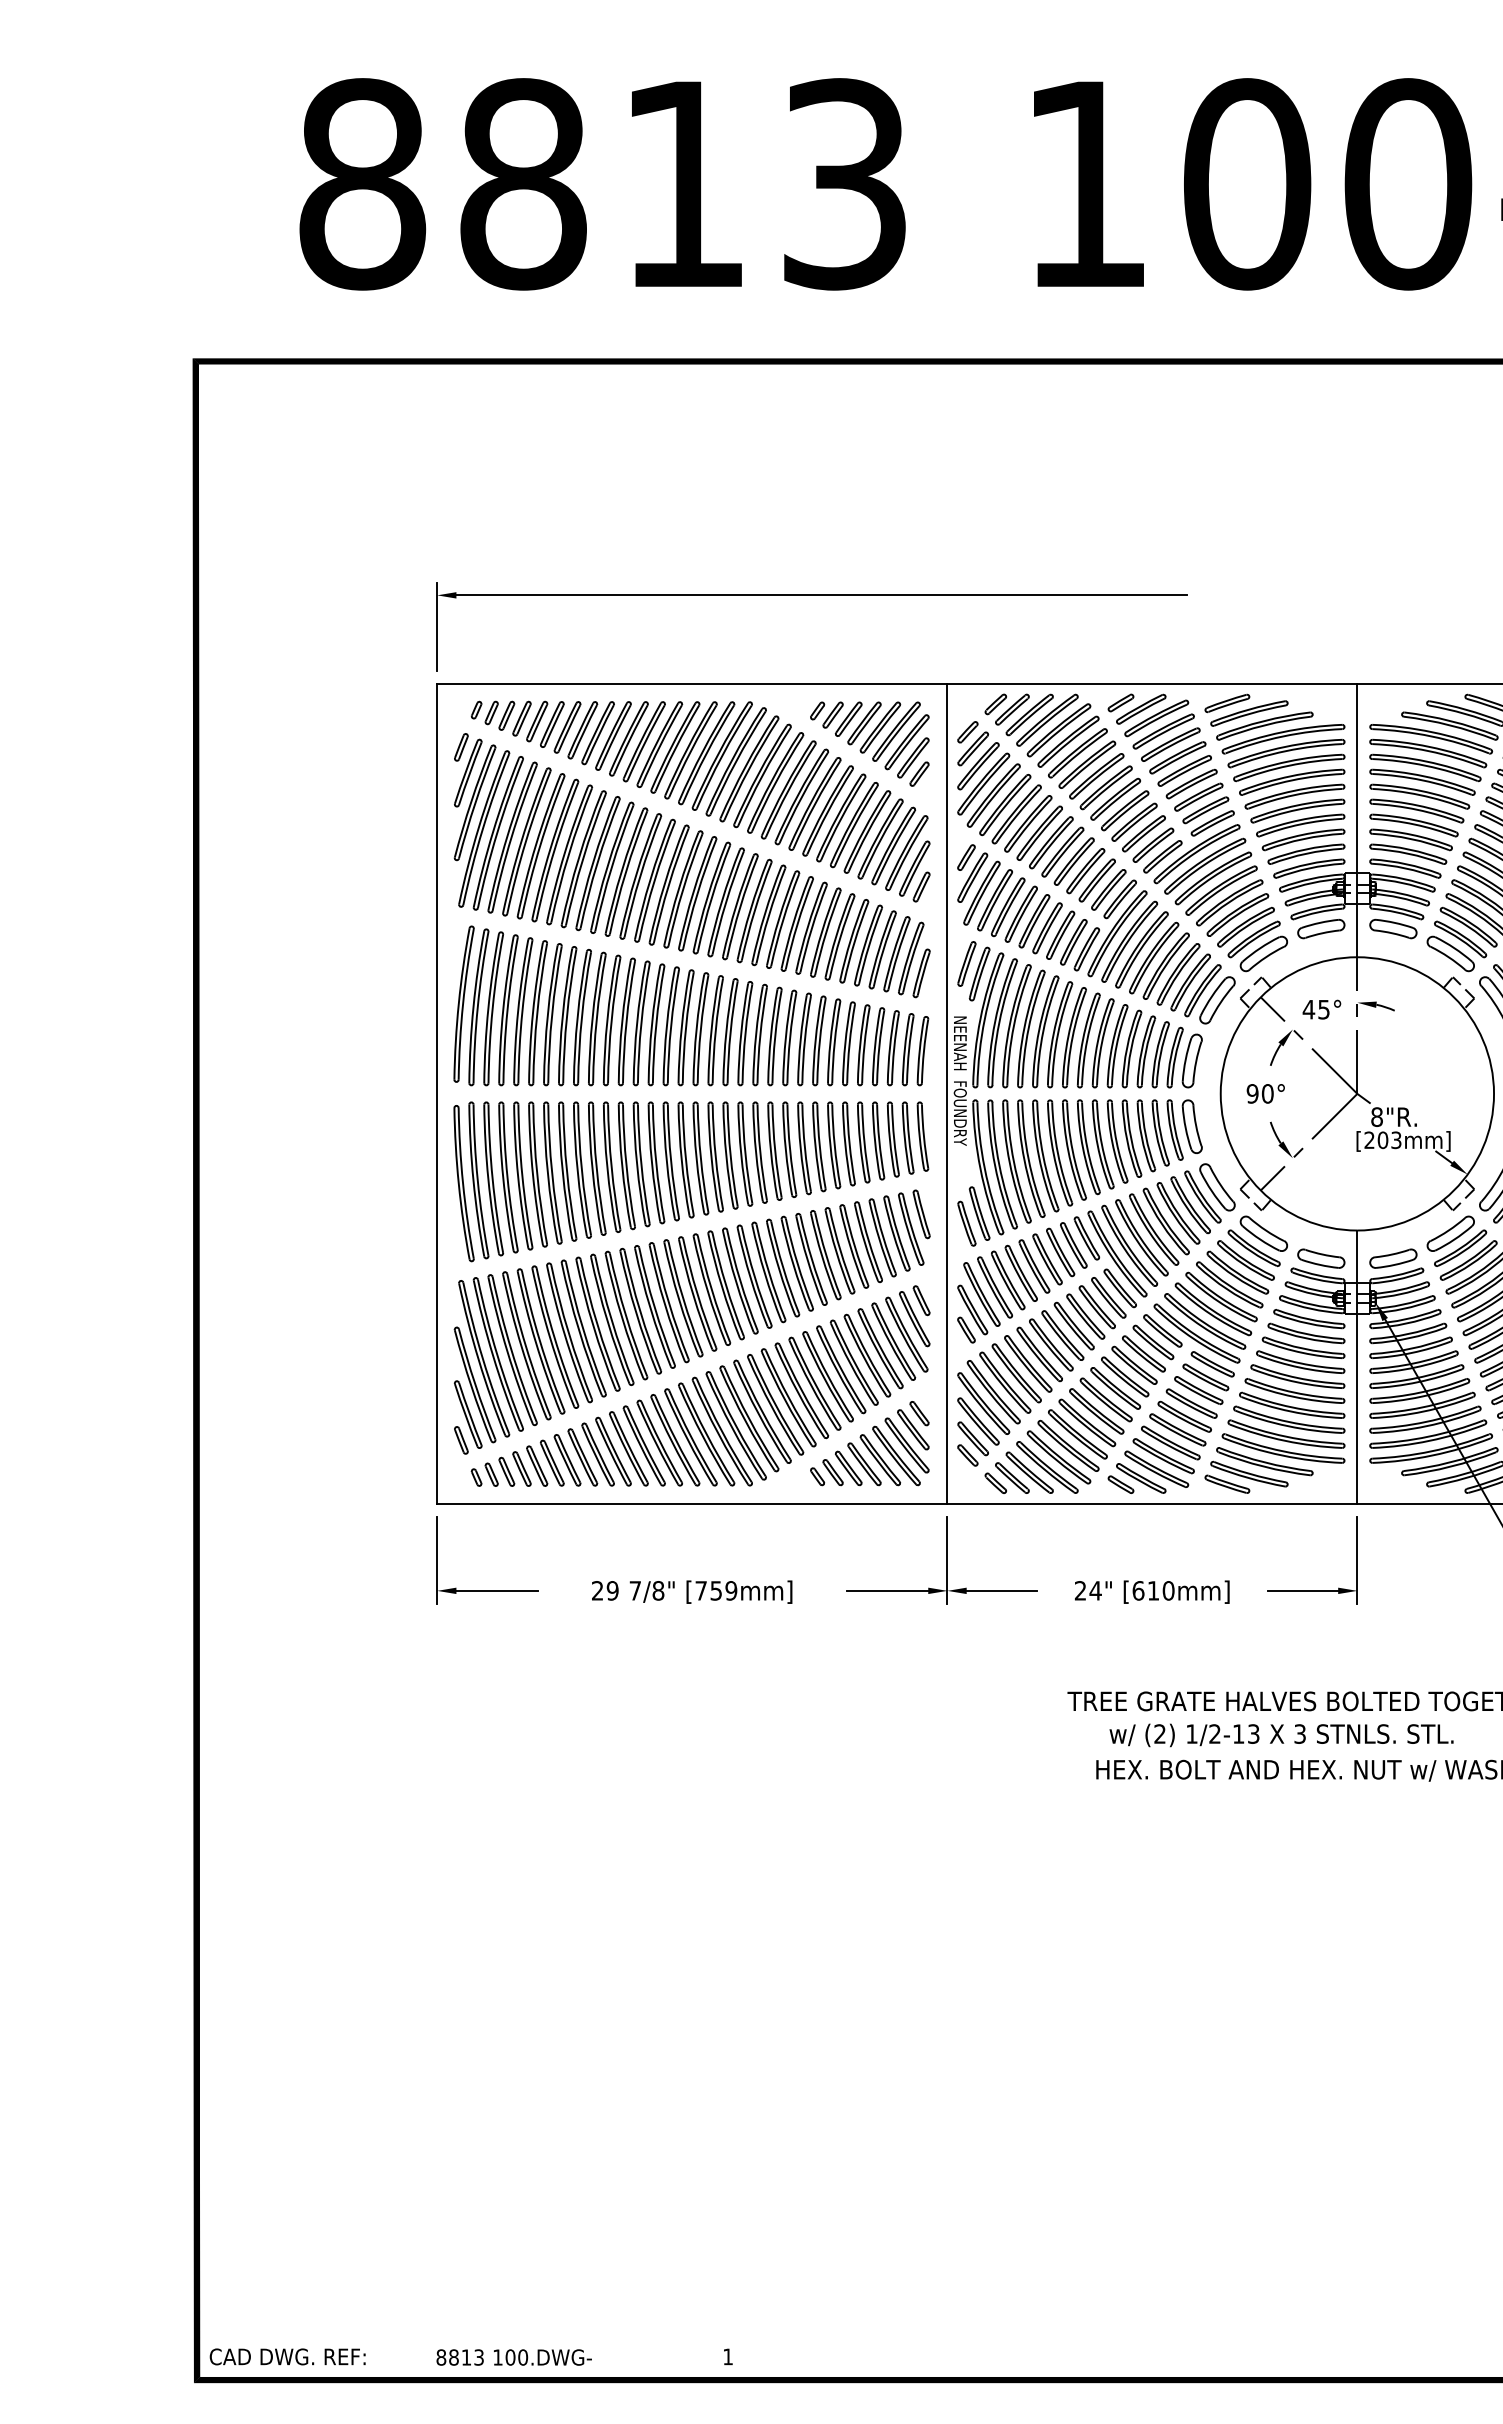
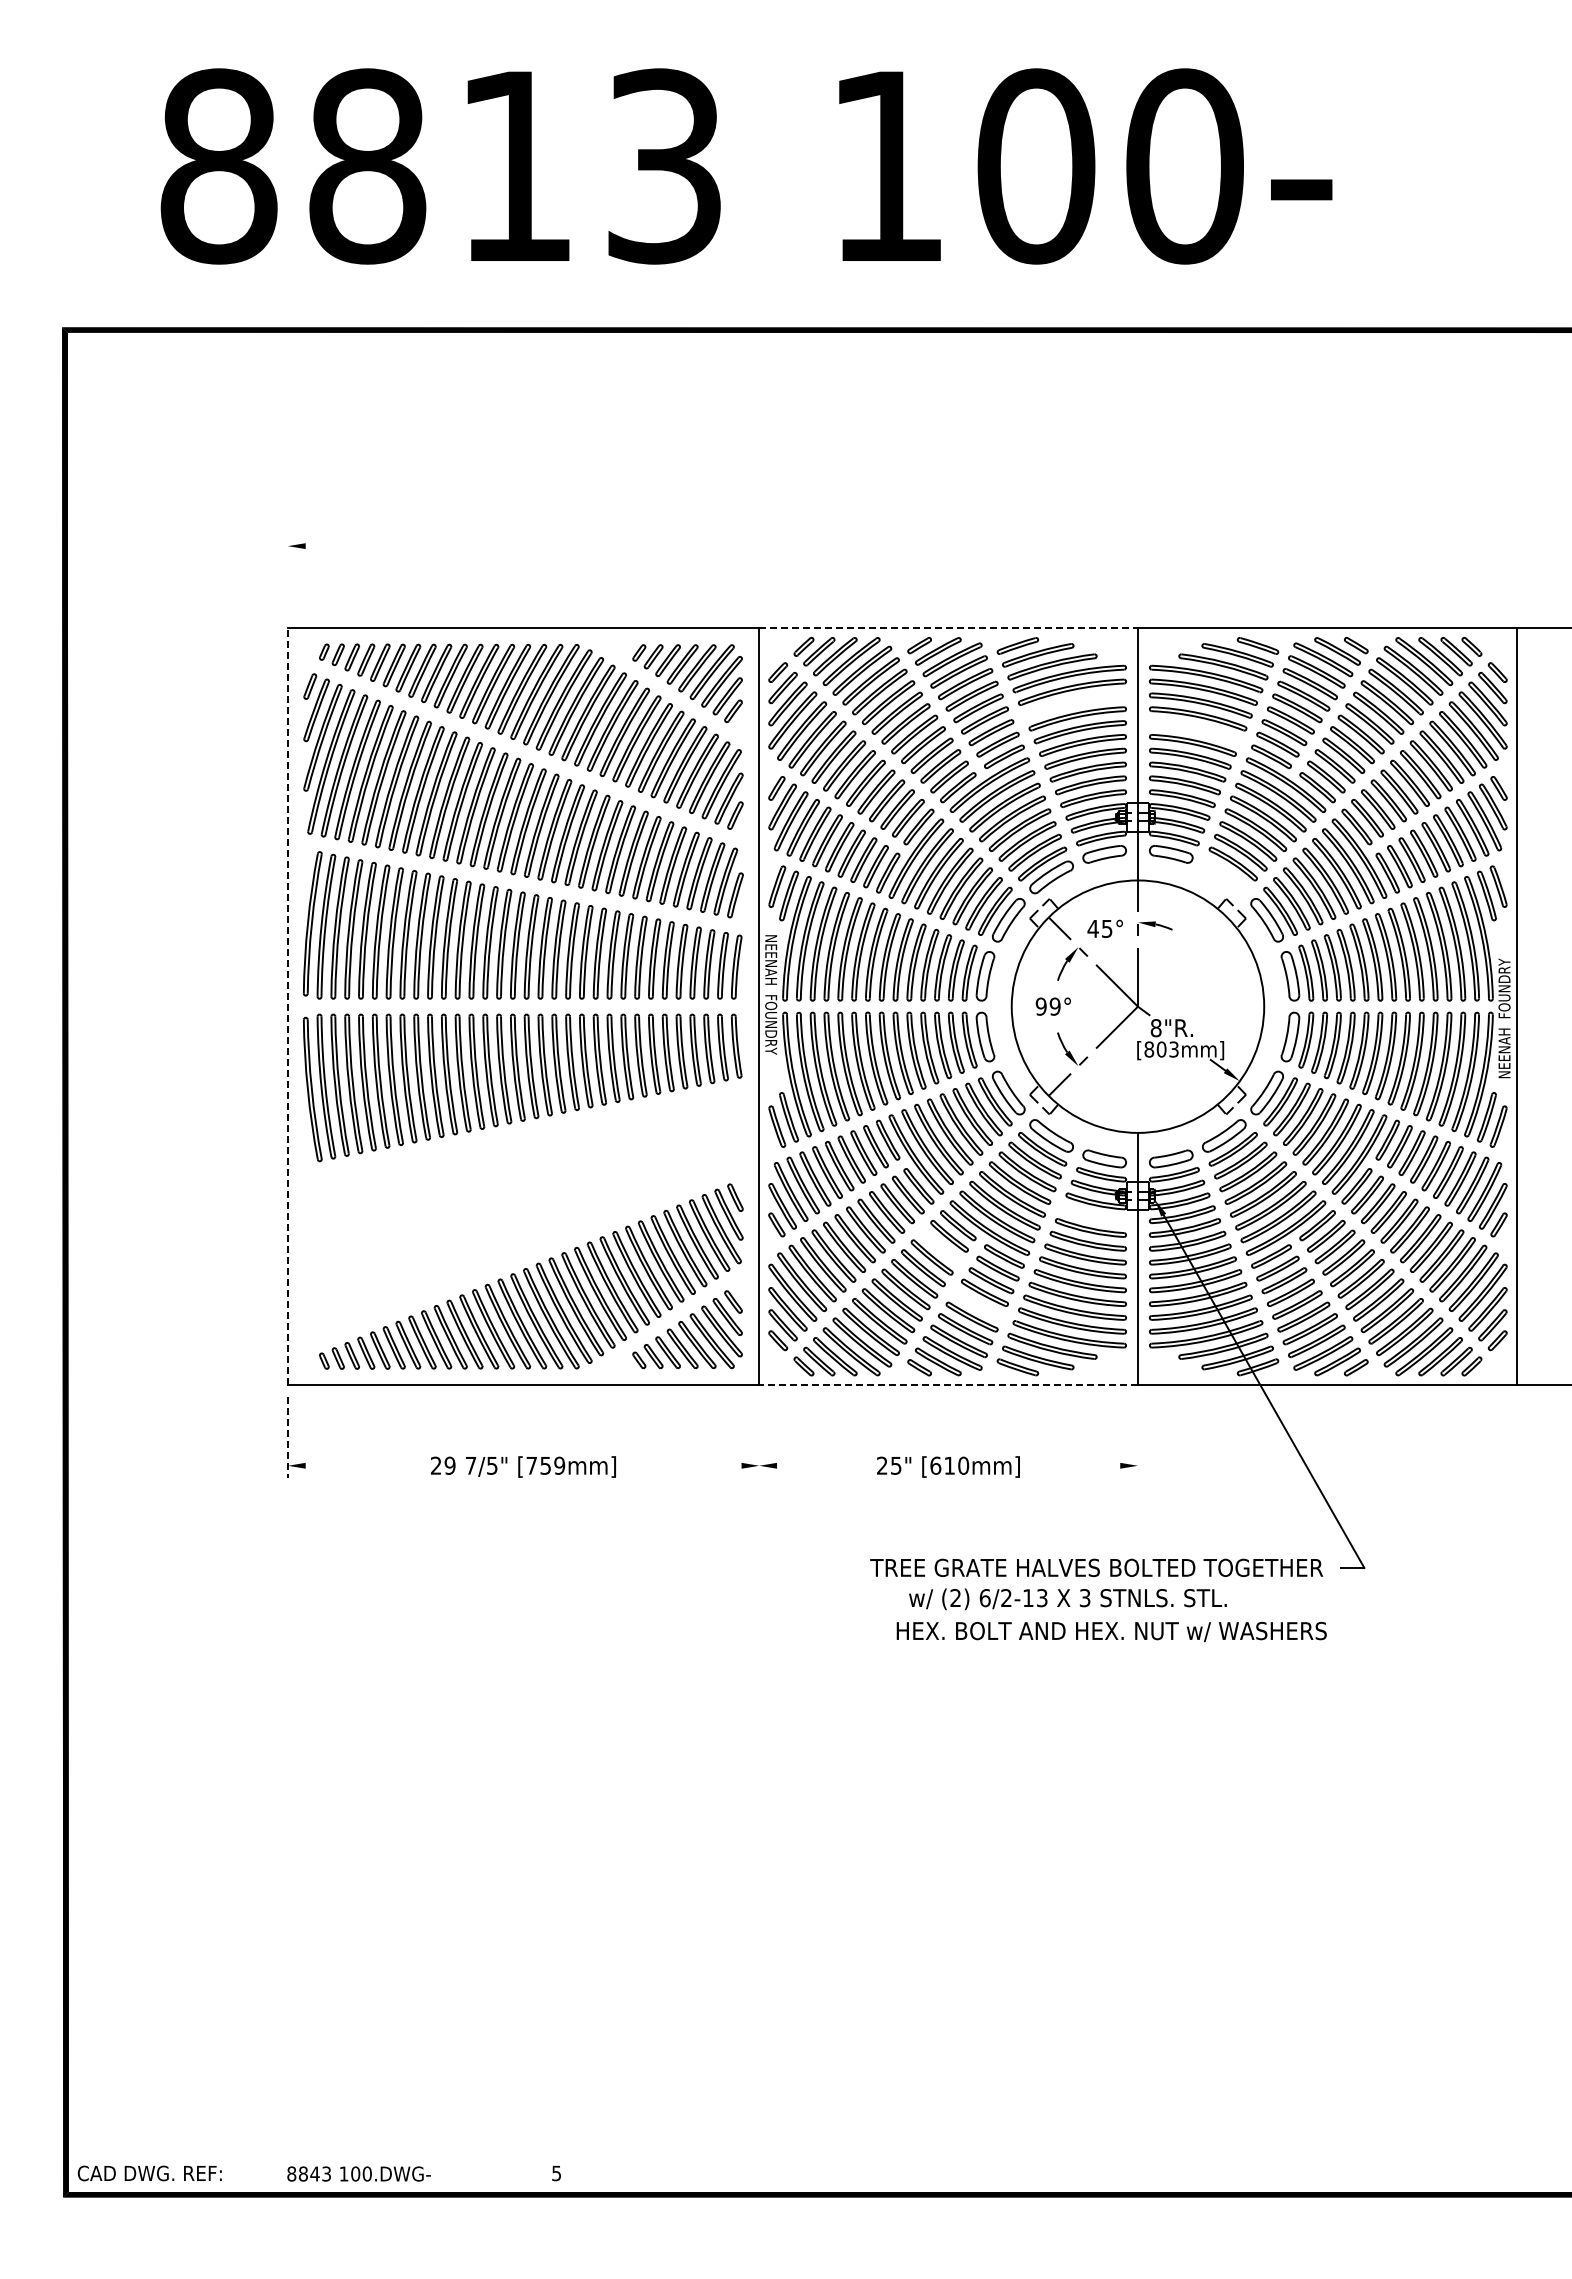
line: (821, 595) -> (642, 546), removed
line: (436, 627) -> (287, 575), removed
line: (1153, 684) -> (949, 628), solid -> dashed
part: (1288, 767) -> (1074, 705), removed
part: (1419, 797) -> (1195, 732), removed
part: (1451, 954) -> (1224, 877), removed
line: (436, 1093) -> (287, 1006), solid -> dashed
text: (1267, 1093) -> (1054, 1006), 90° -> 99°
text: (1369, 1140) -> (1149, 1049), [203mm] -> [803mm]
part: (1309, 1318) -> (1093, 1214), removed
part: (692, 1322) -> (523, 1217), removed
part: (1143, 1353) -> (940, 1246), removed
part: (1184, 1416) -> (978, 1304), removed
line: (1152, 1503) -> (948, 1385), solid -> dashed
line: (436, 1560) -> (287, 1437), solid -> dashed
line: (947, 1560) -> (759, 1437), removed
line: (1356, 1560) -> (1137, 1437), removed
line: (497, 1590) -> (343, 1465), removed
text: (658, 1590) -> (492, 1465), 7/8" -> 7/5"
line: (887, 1590) -> (703, 1465), removed
line: (1001, 1590) -> (809, 1465), removed
text: (1094, 1590) -> (895, 1465), 24" -> 25"
line: (1302, 1590) -> (1087, 1465), removed
text: (1191, 1734) -> (984, 1598), 1/2-13 -> 6/2-13
text: (465, 2356) -> (314, 2173), 8813 -> 8843
text: (727, 2356) -> (556, 2173), 1 -> 5

